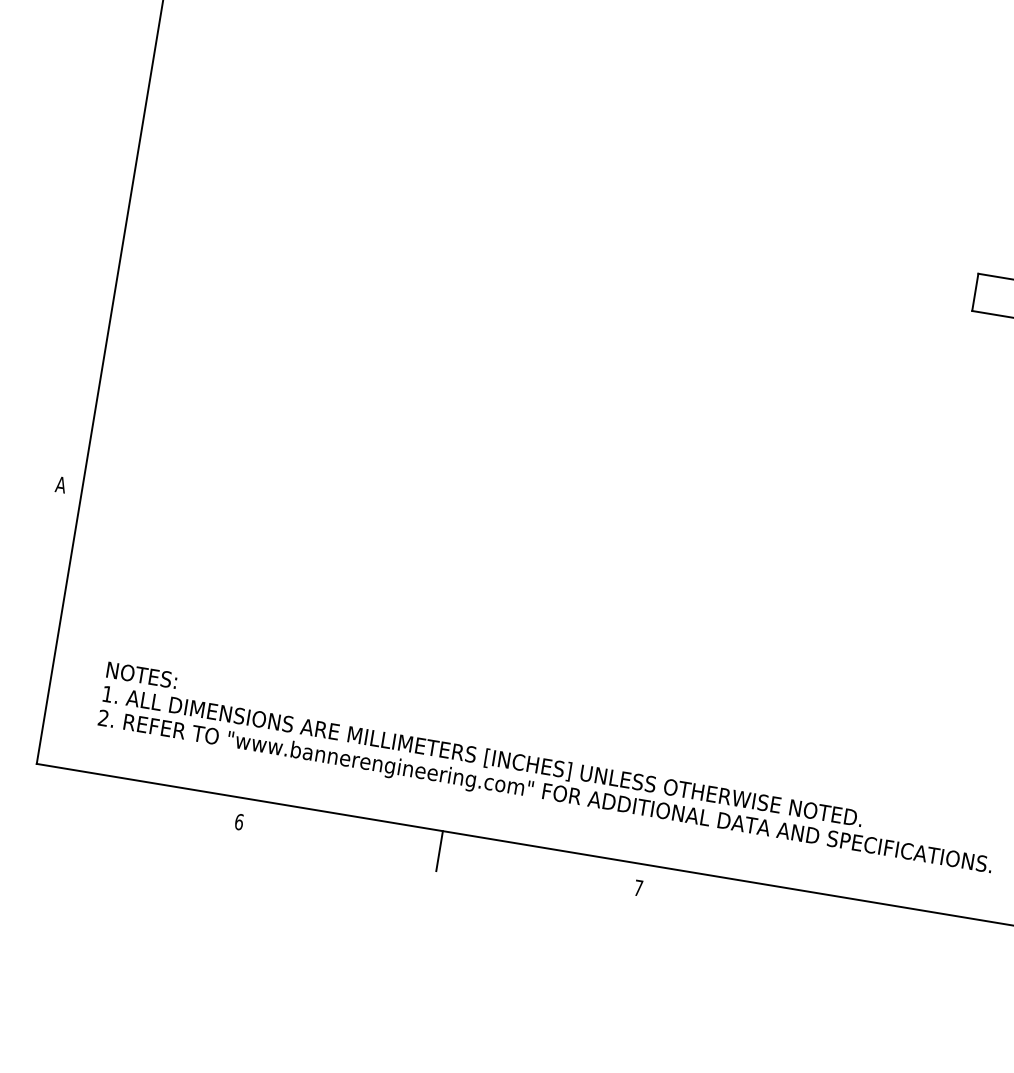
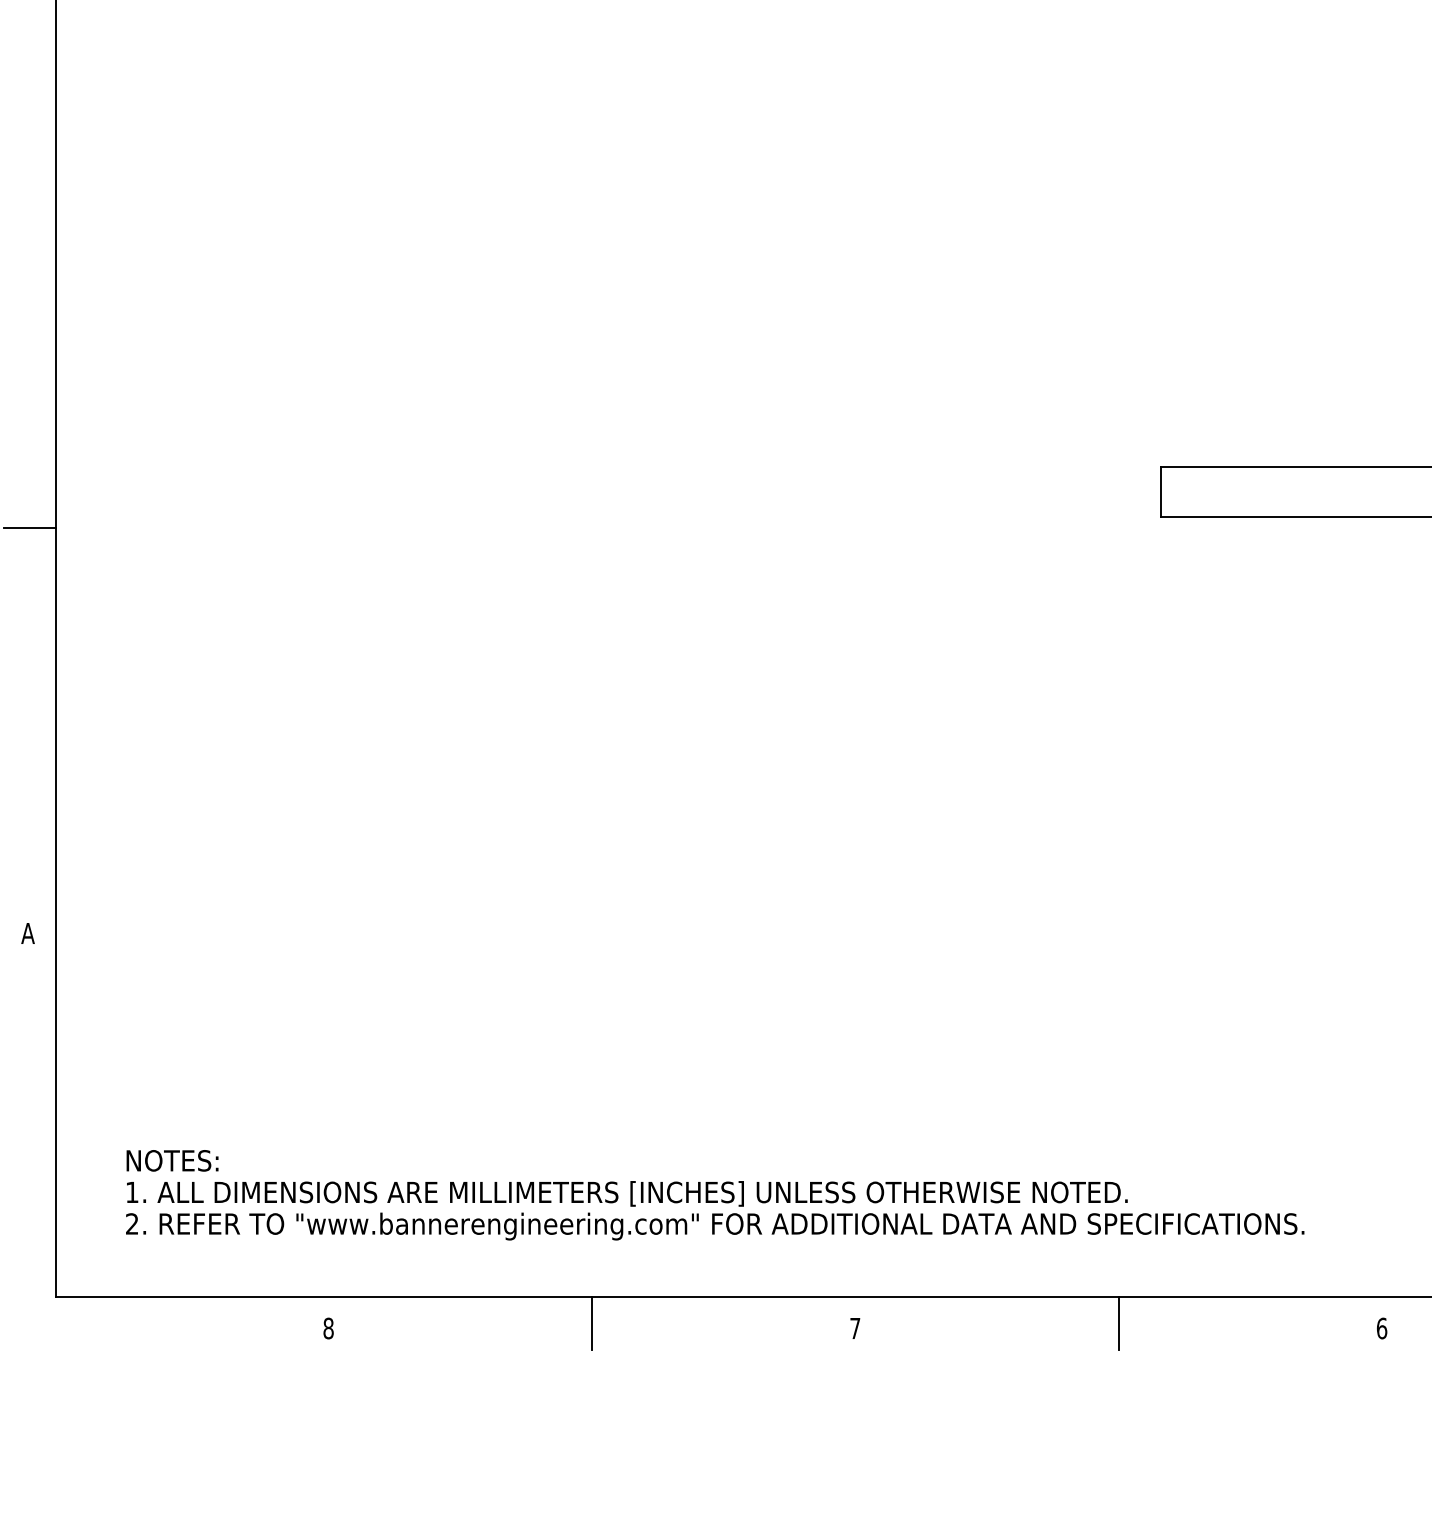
line: (113, 177) -> (29, 527), added
text: (239, 822) -> (328, 1328), 6 -> 8
line: (838, 916) -> (1118, 1322), added

